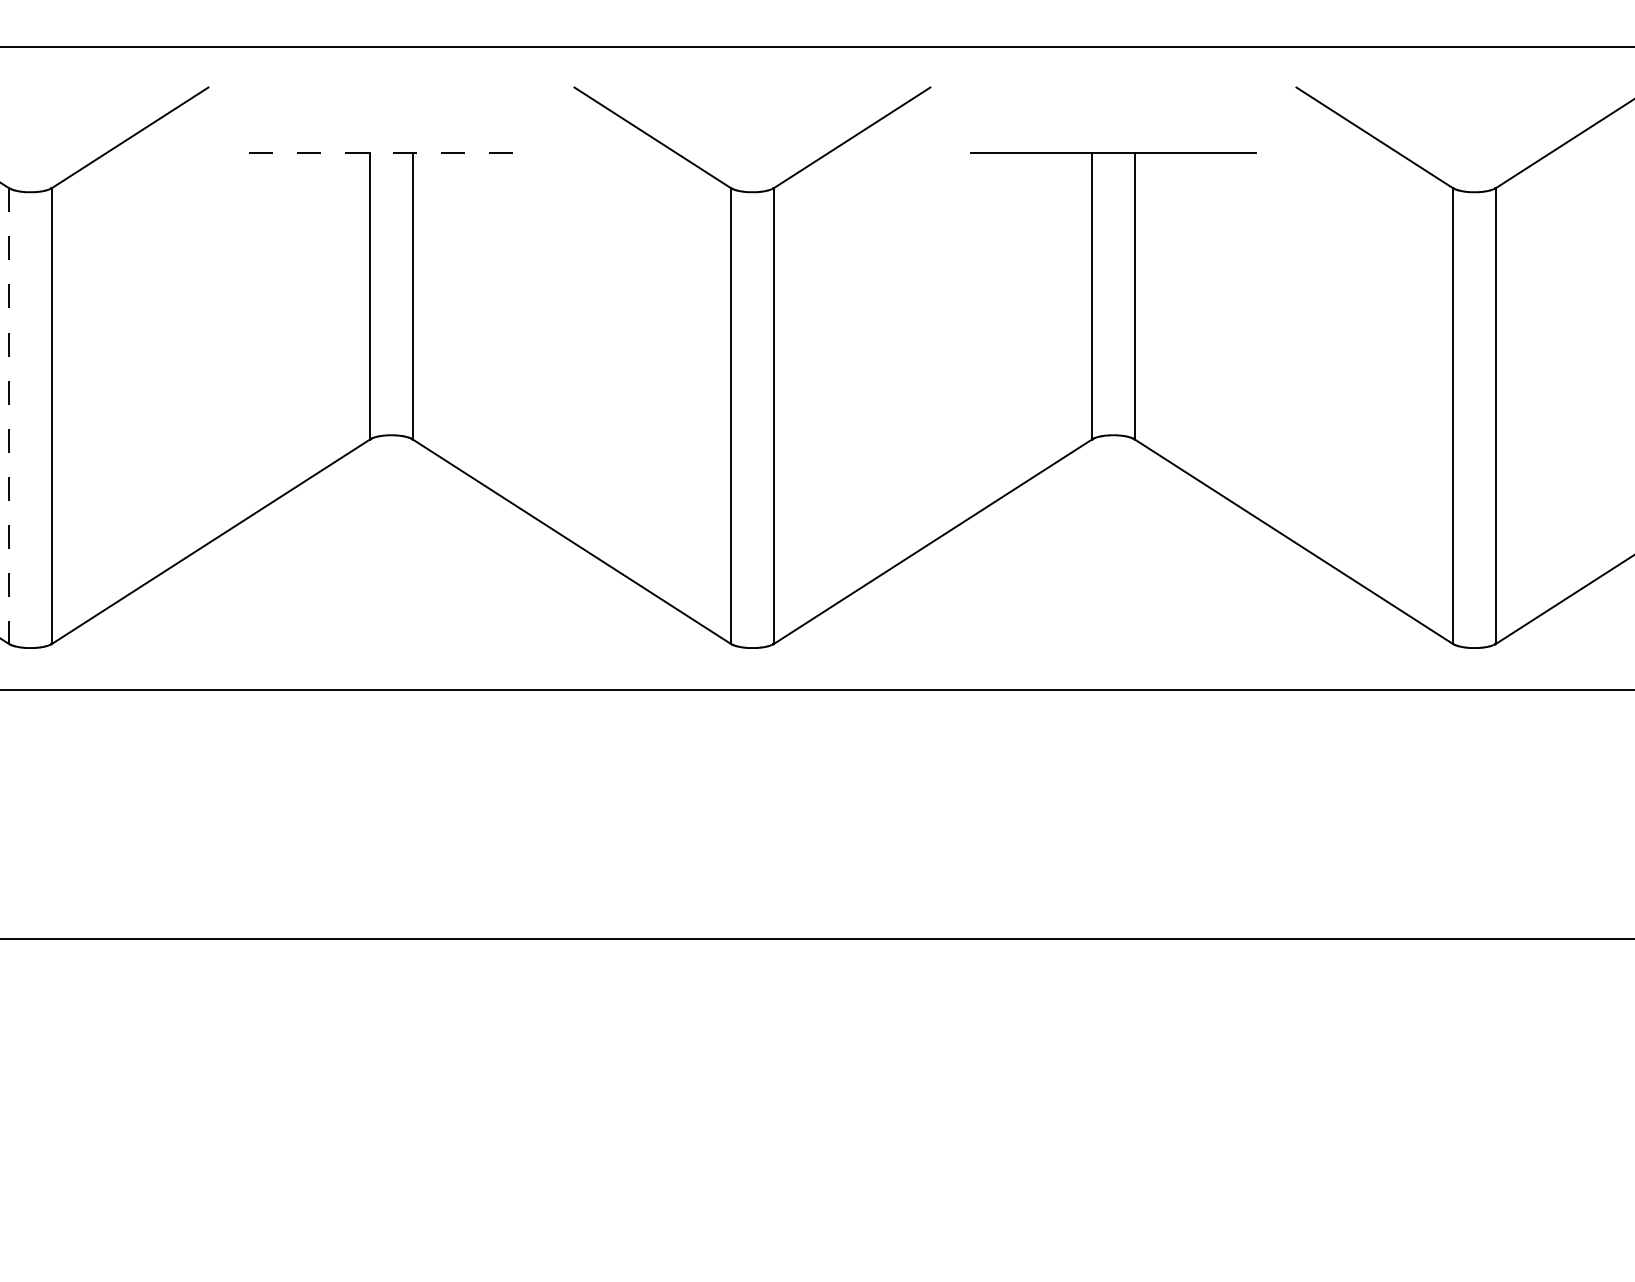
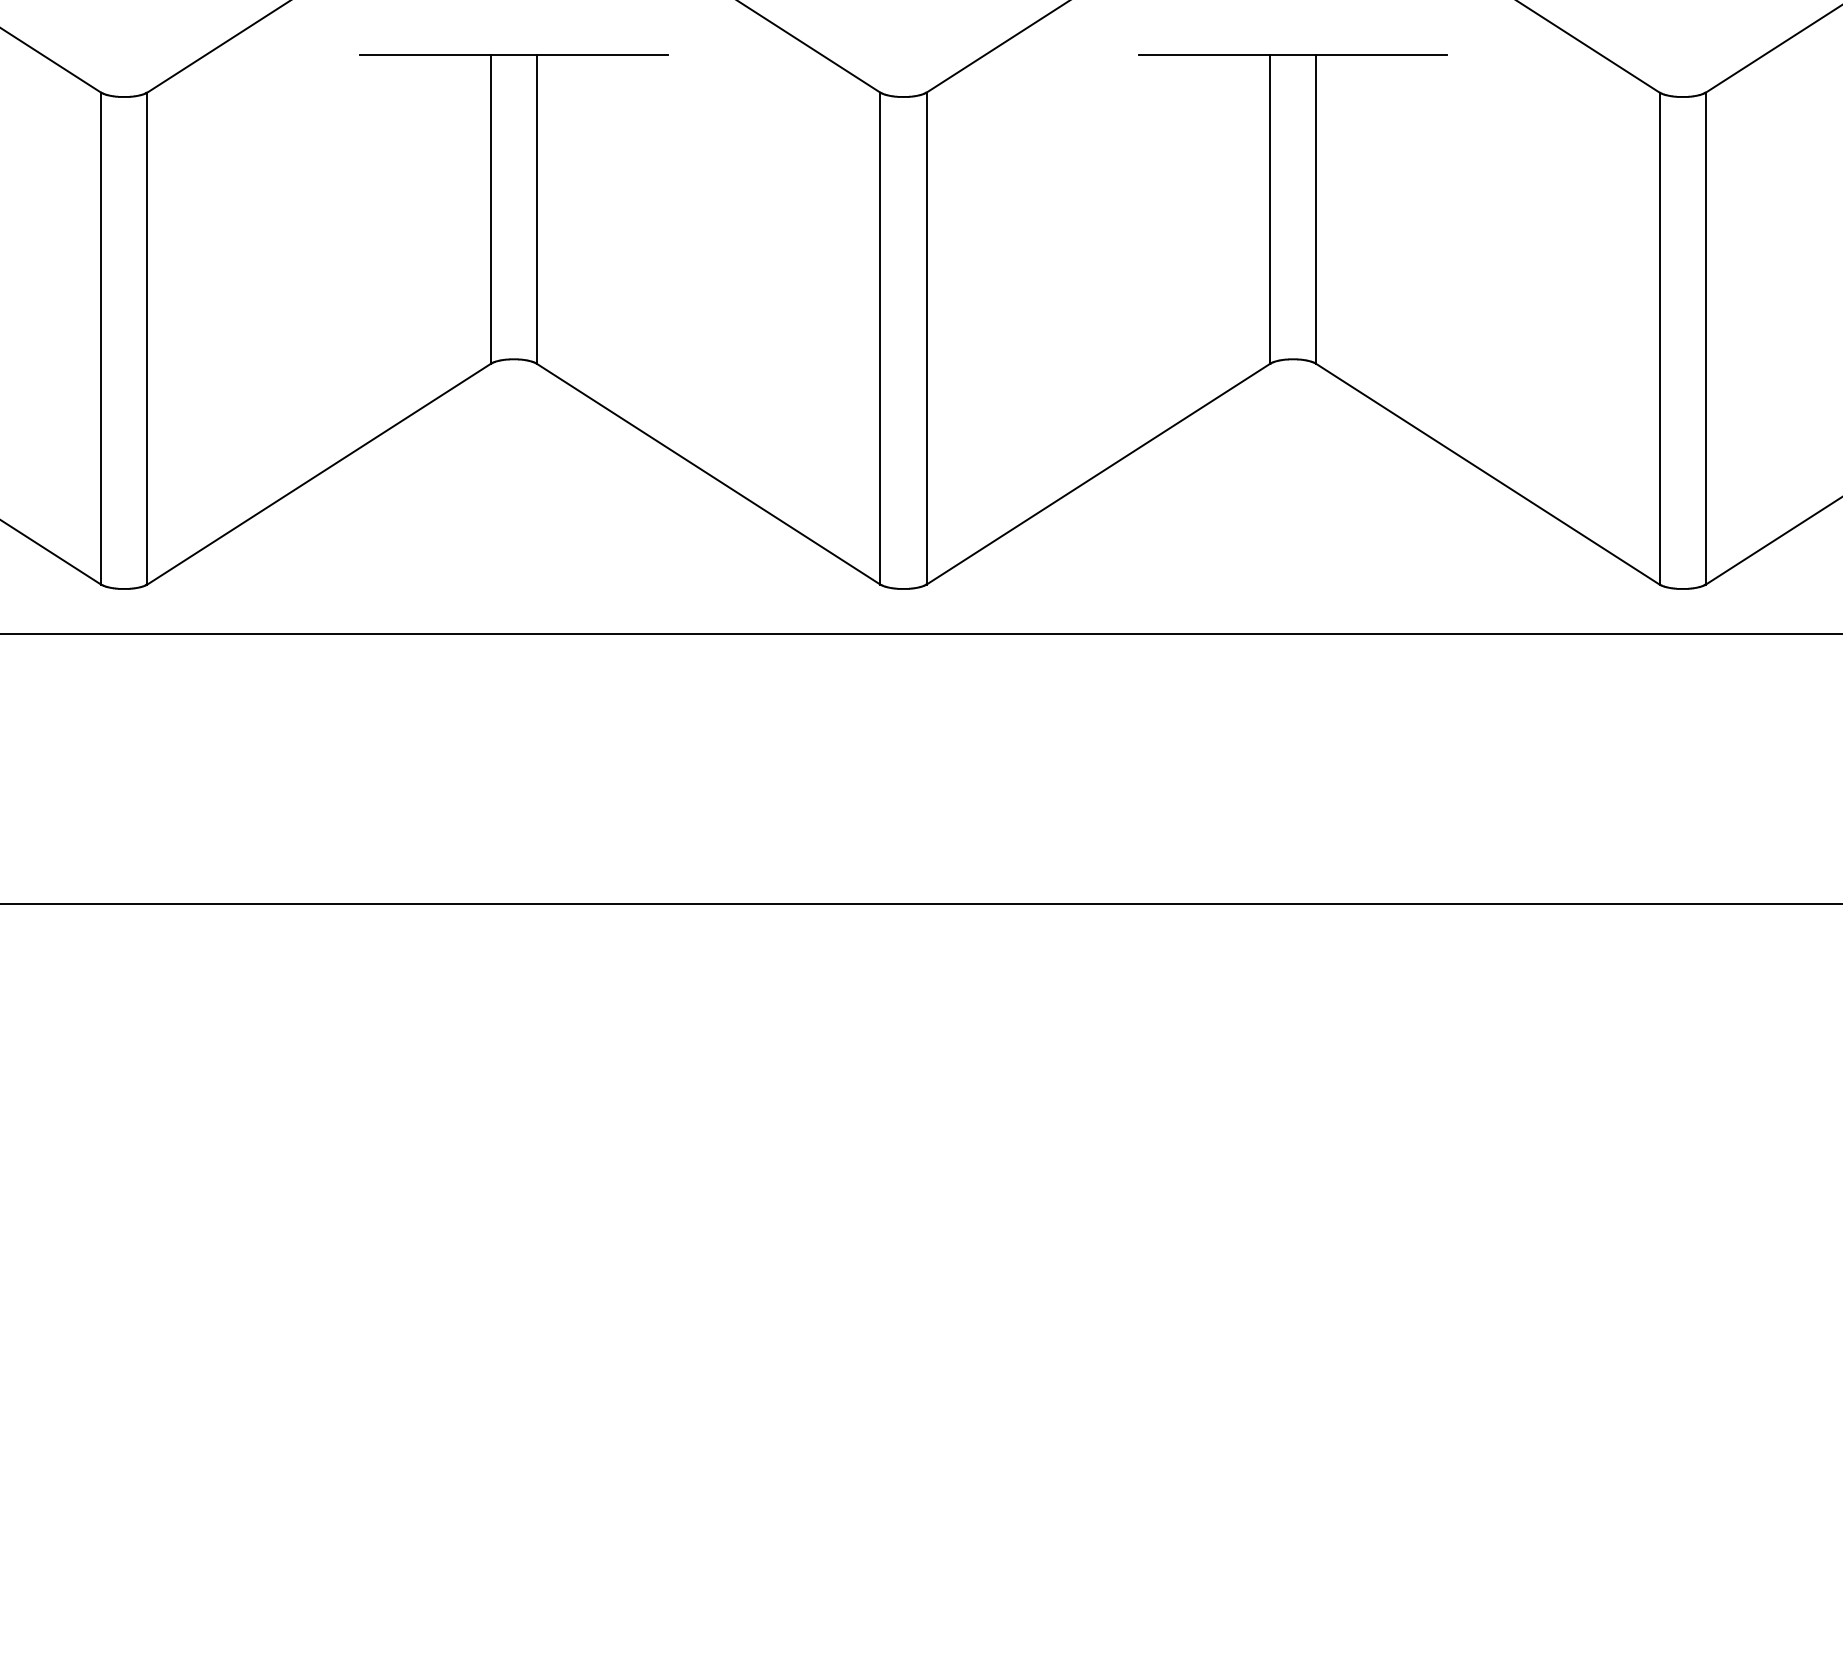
line: (392, 152) -> (514, 54), dashed -> solid
line: (8, 415) -> (100, 338), dashed -> solid

